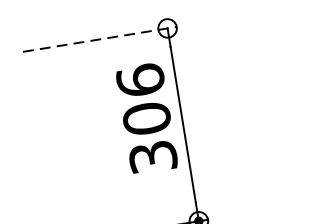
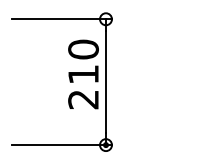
line: (100, 39) -> (62, 19), dashed -> solid
text: (146, 118) -> (83, 74), 306 -> 210

